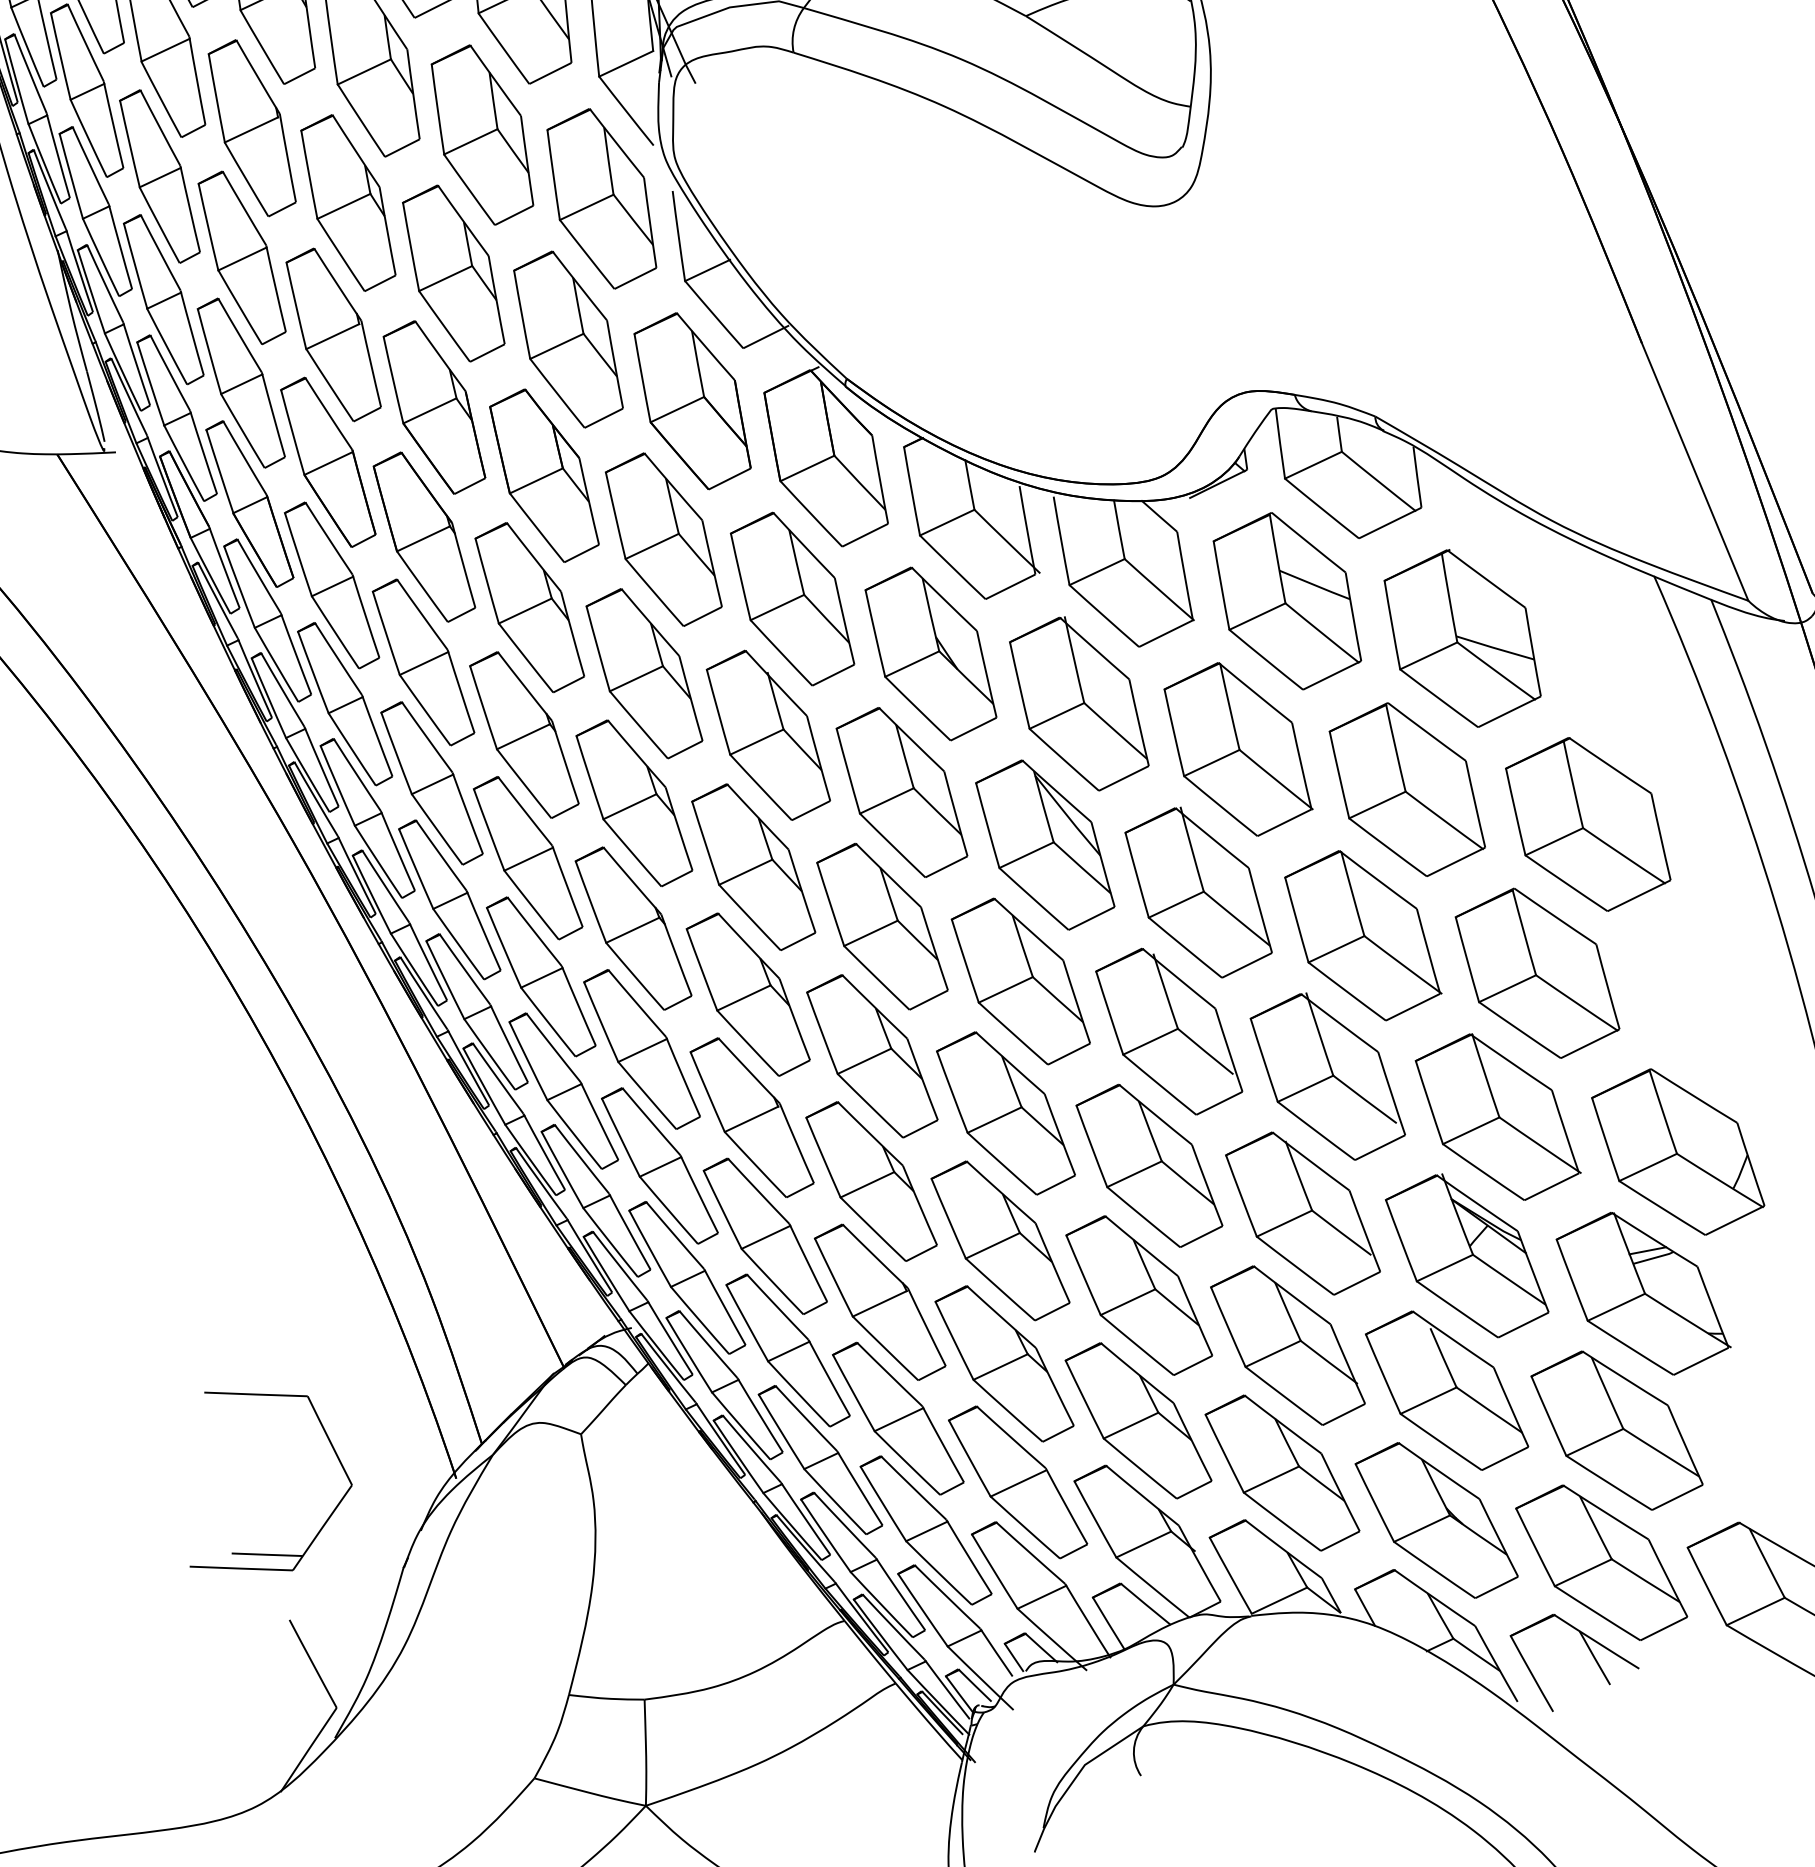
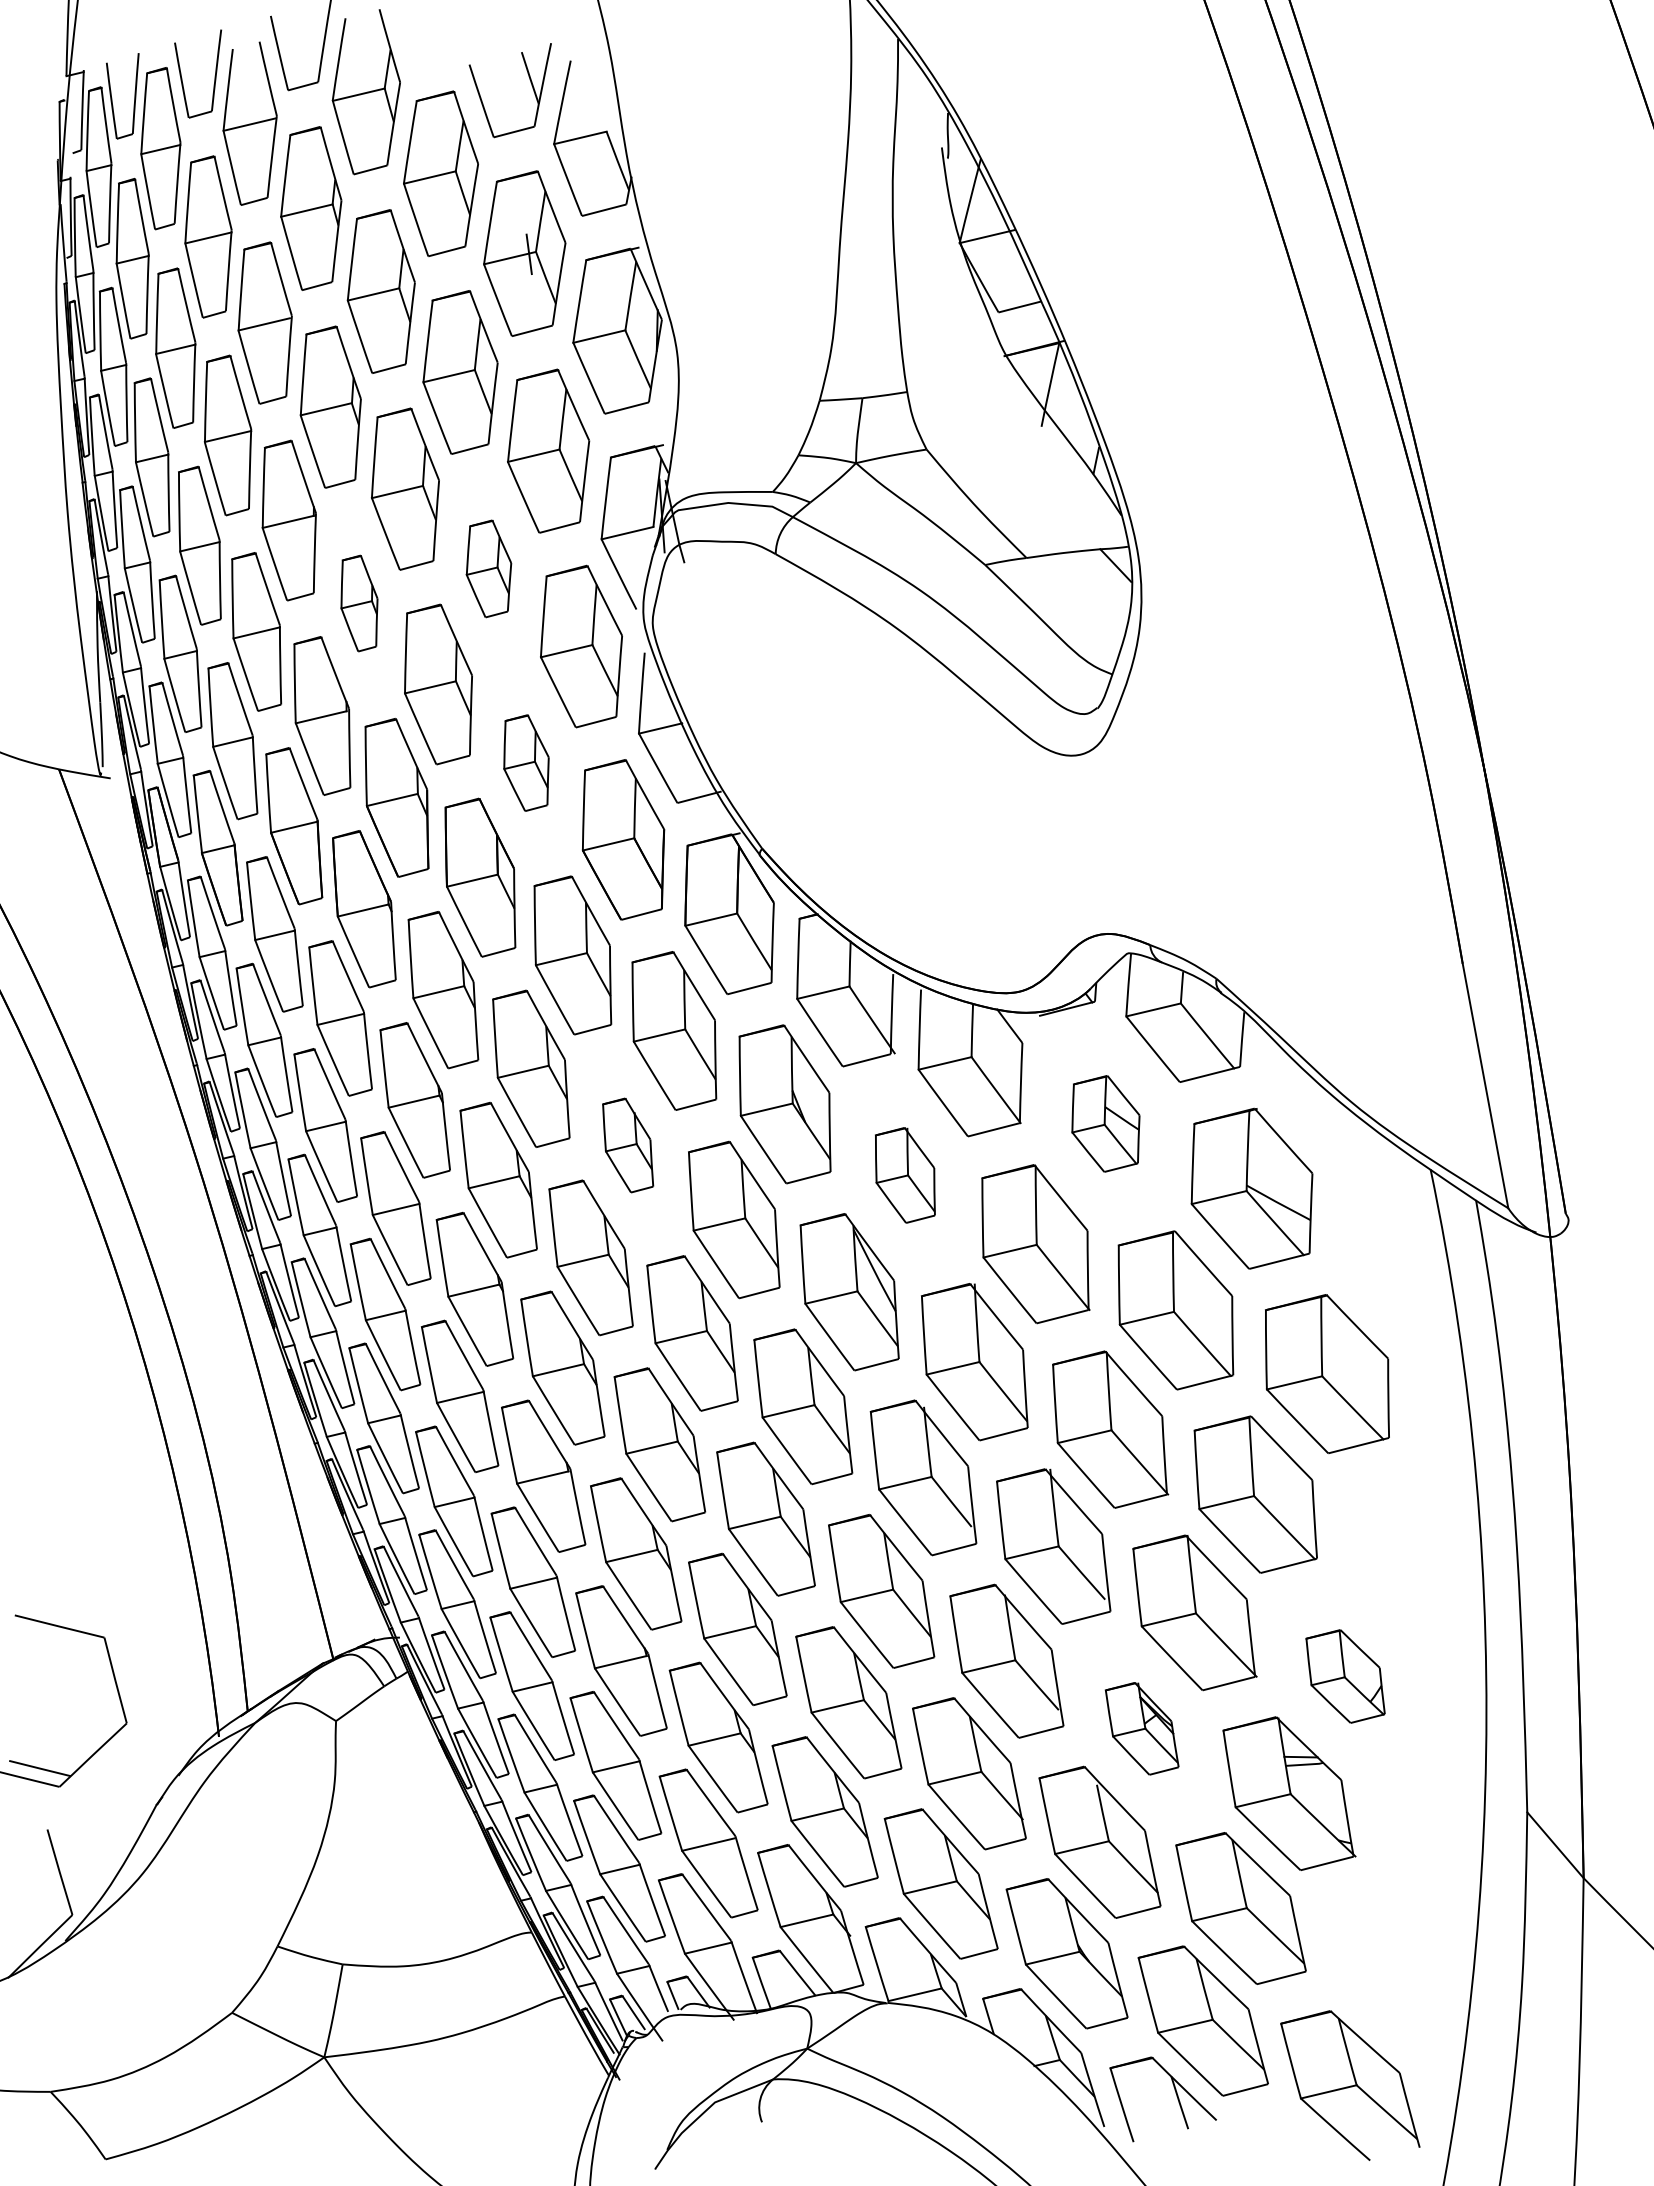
part: (481, 134) -> (488, 568), size x0.6
part: (348, 202) -> (359, 603), size x0.6
part: (568, 338) -> (526, 762), size x0.6
part: (1286, 600) -> (1105, 1123), size x0.6
part: (1079, 704) -> (905, 1175), size x0.6
part: (767, 735) -> (627, 1145), size x0.6
part: (1678, 1152) -> (1345, 1676), size x0.6
part: (1466, 1256) -> (1141, 1728), size x0.6

